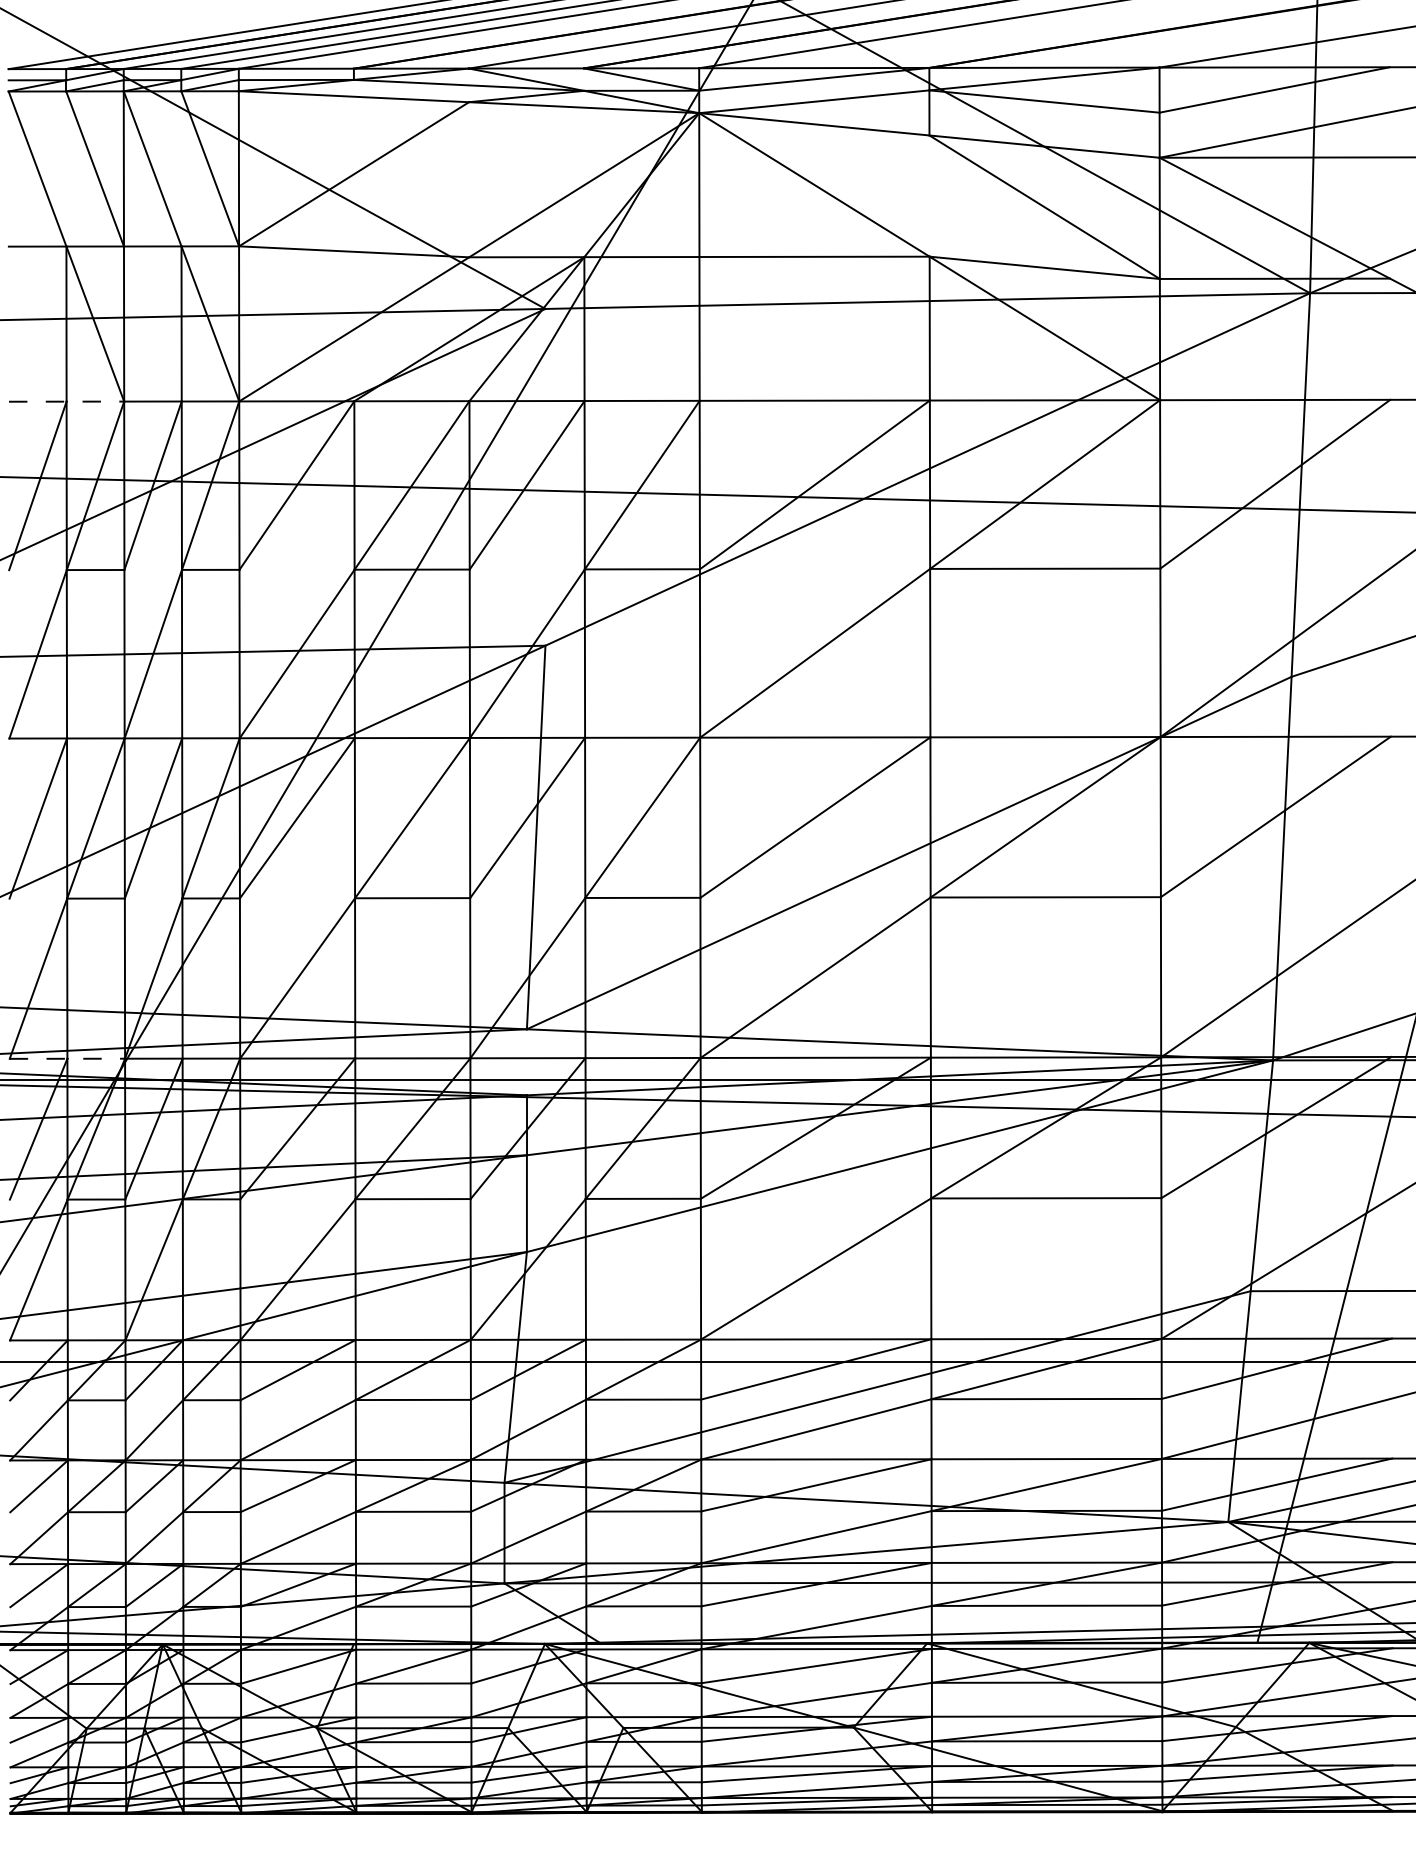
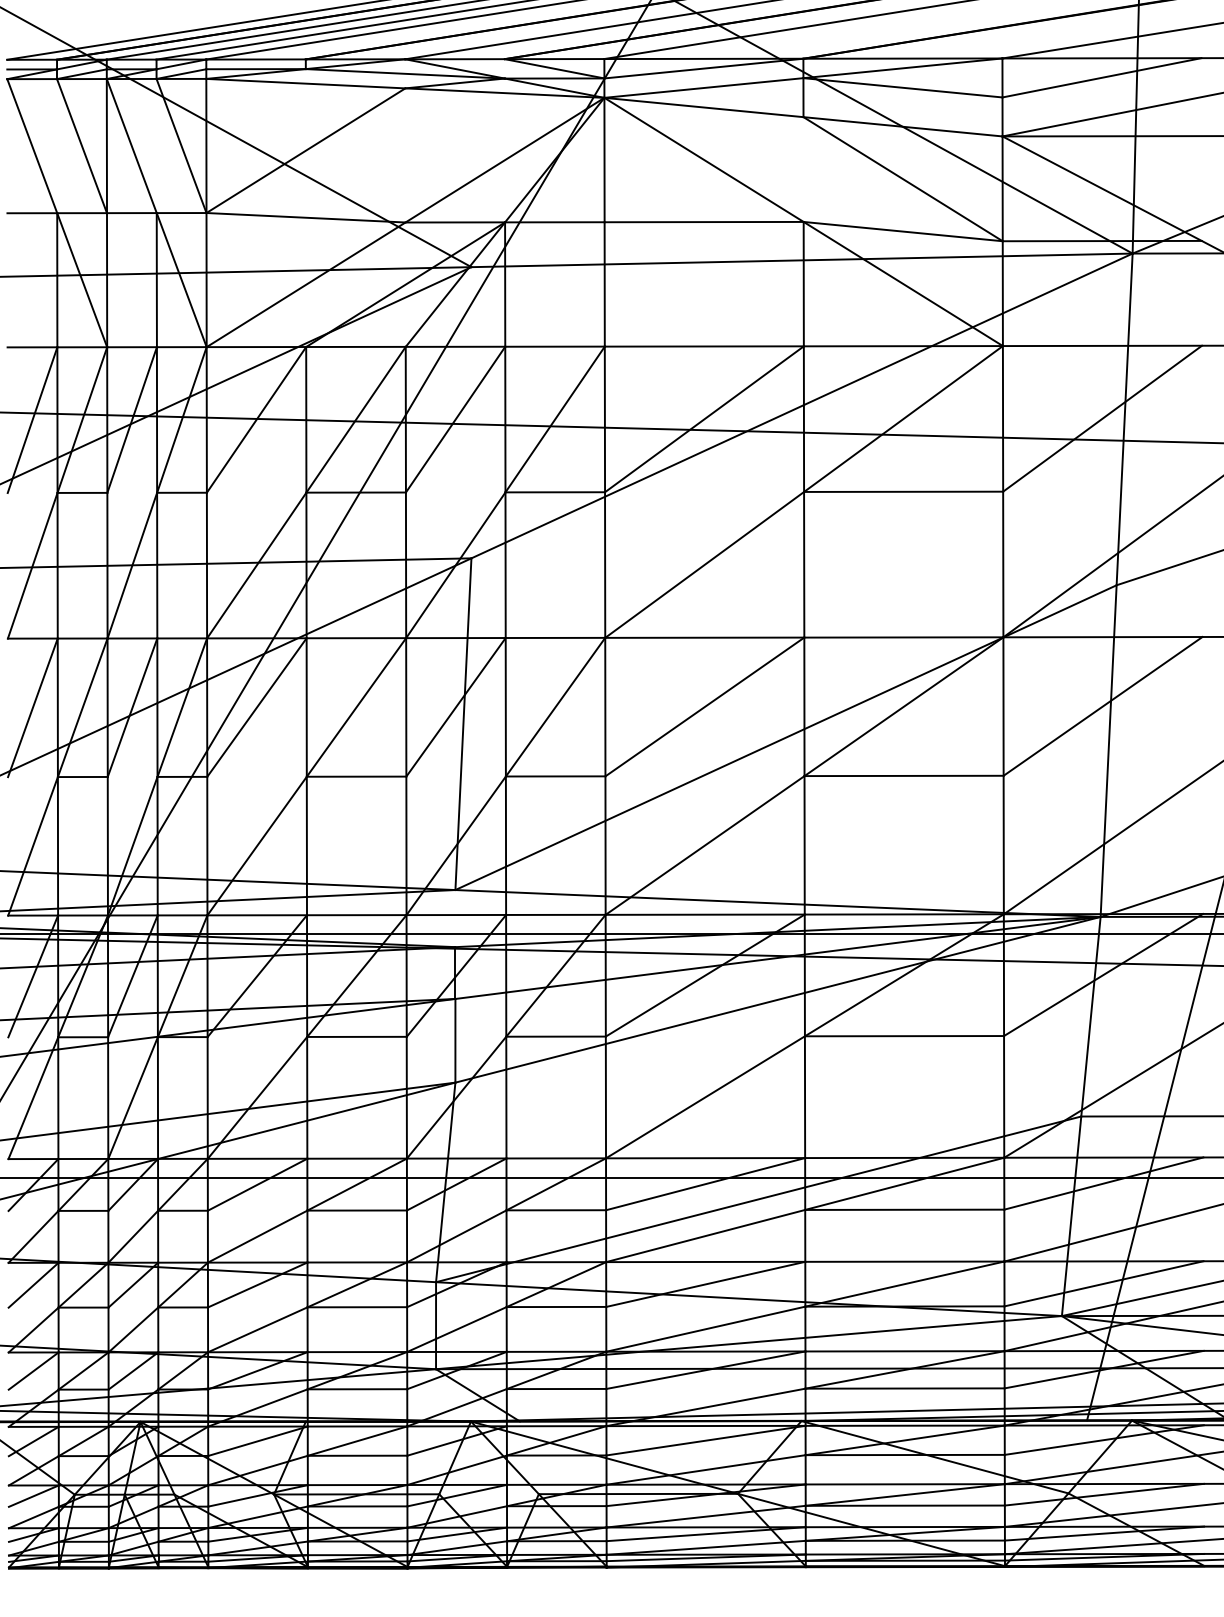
line: (66, 401) -> (57, 347), dashed -> solid
line: (67, 1058) -> (58, 915), dashed -> solid

